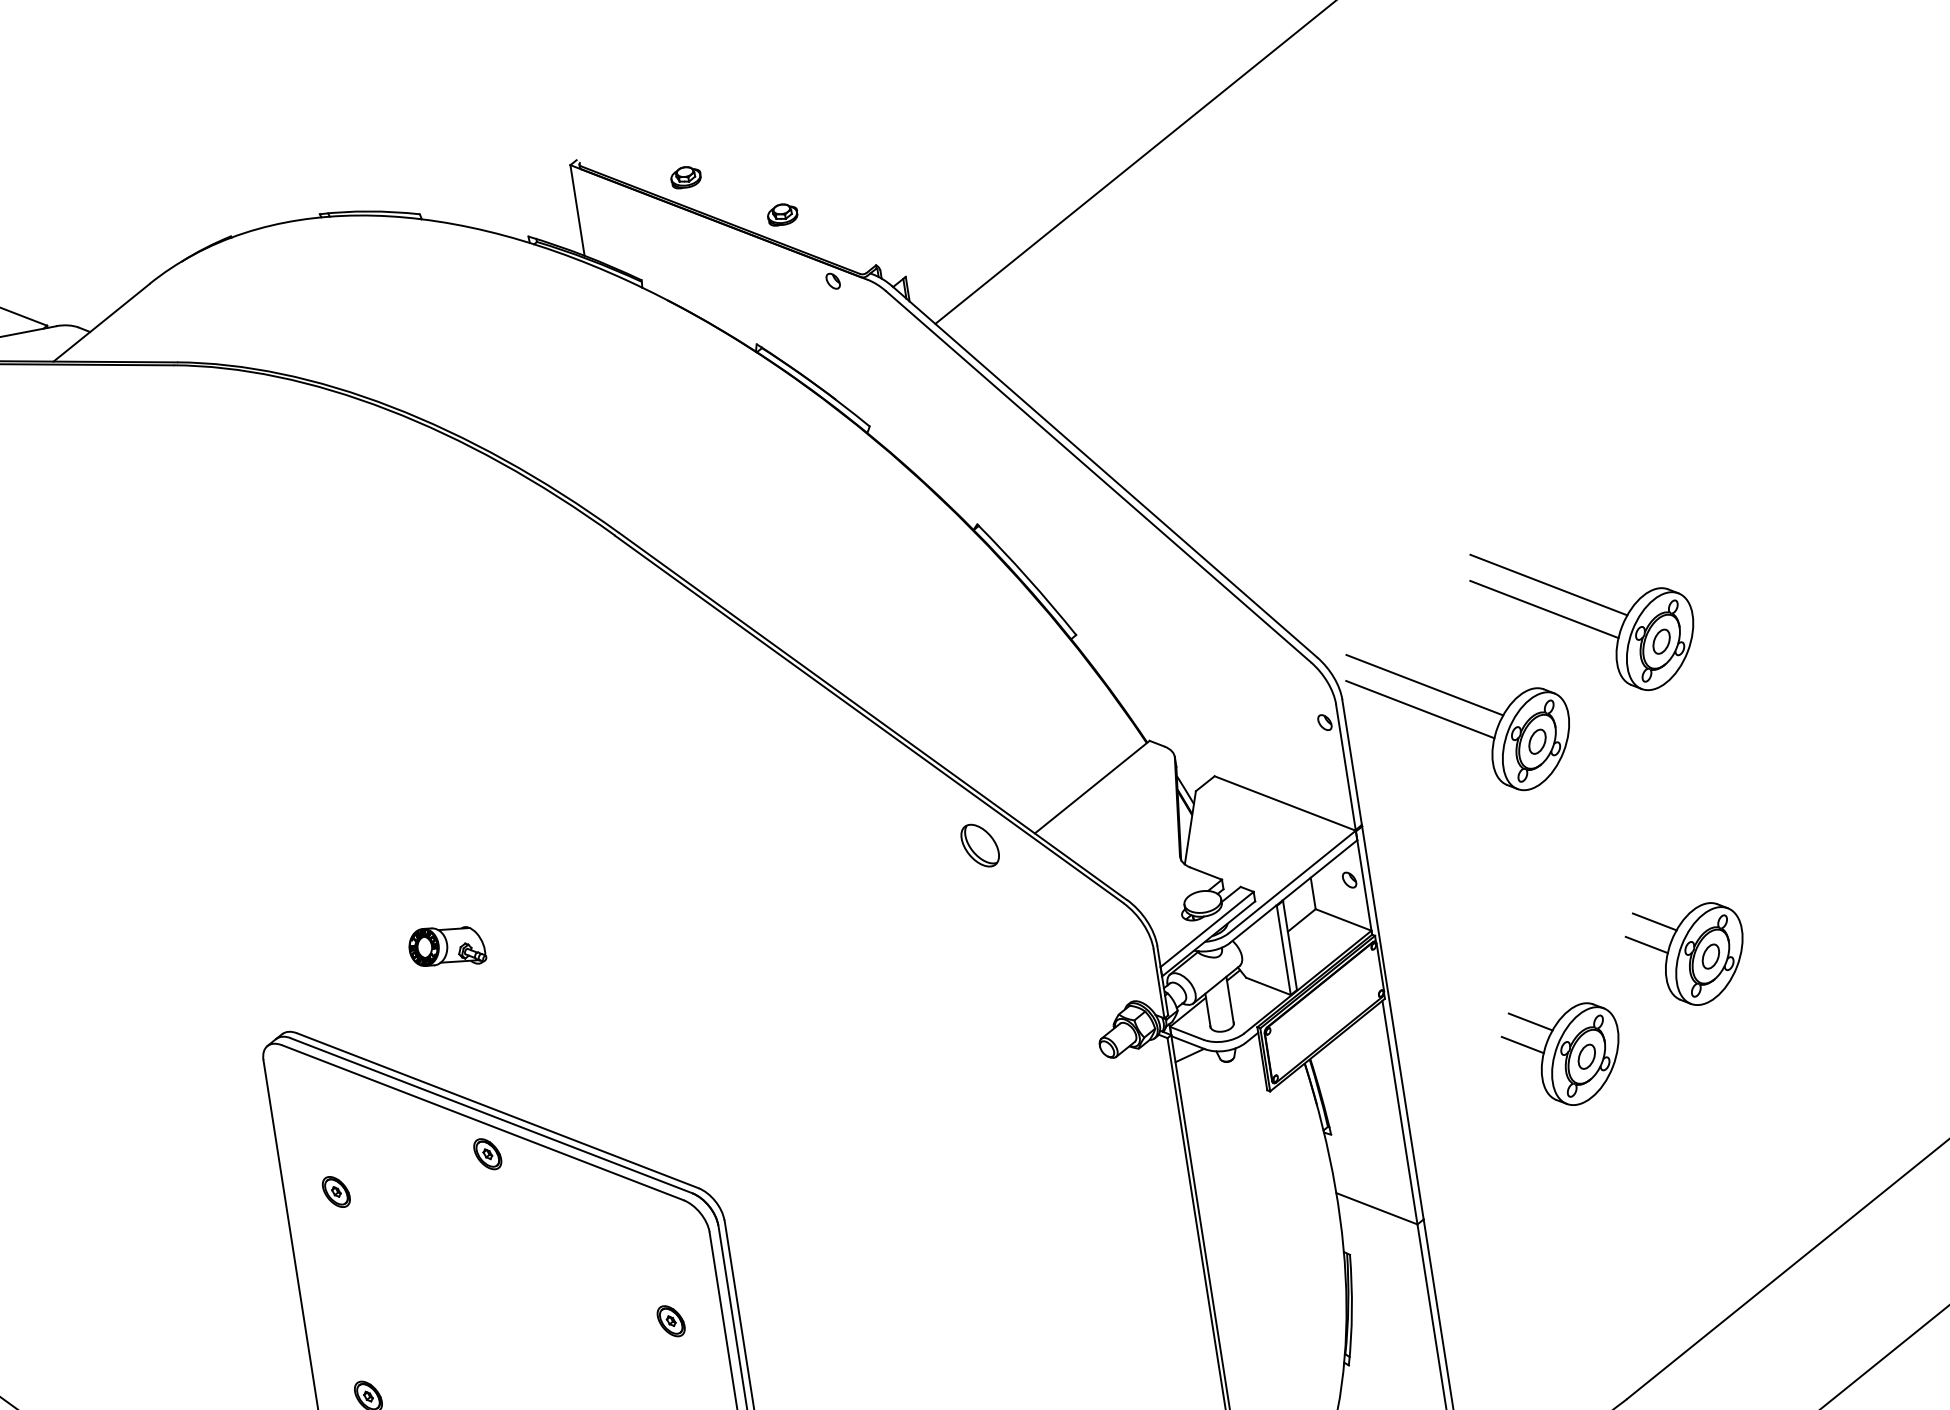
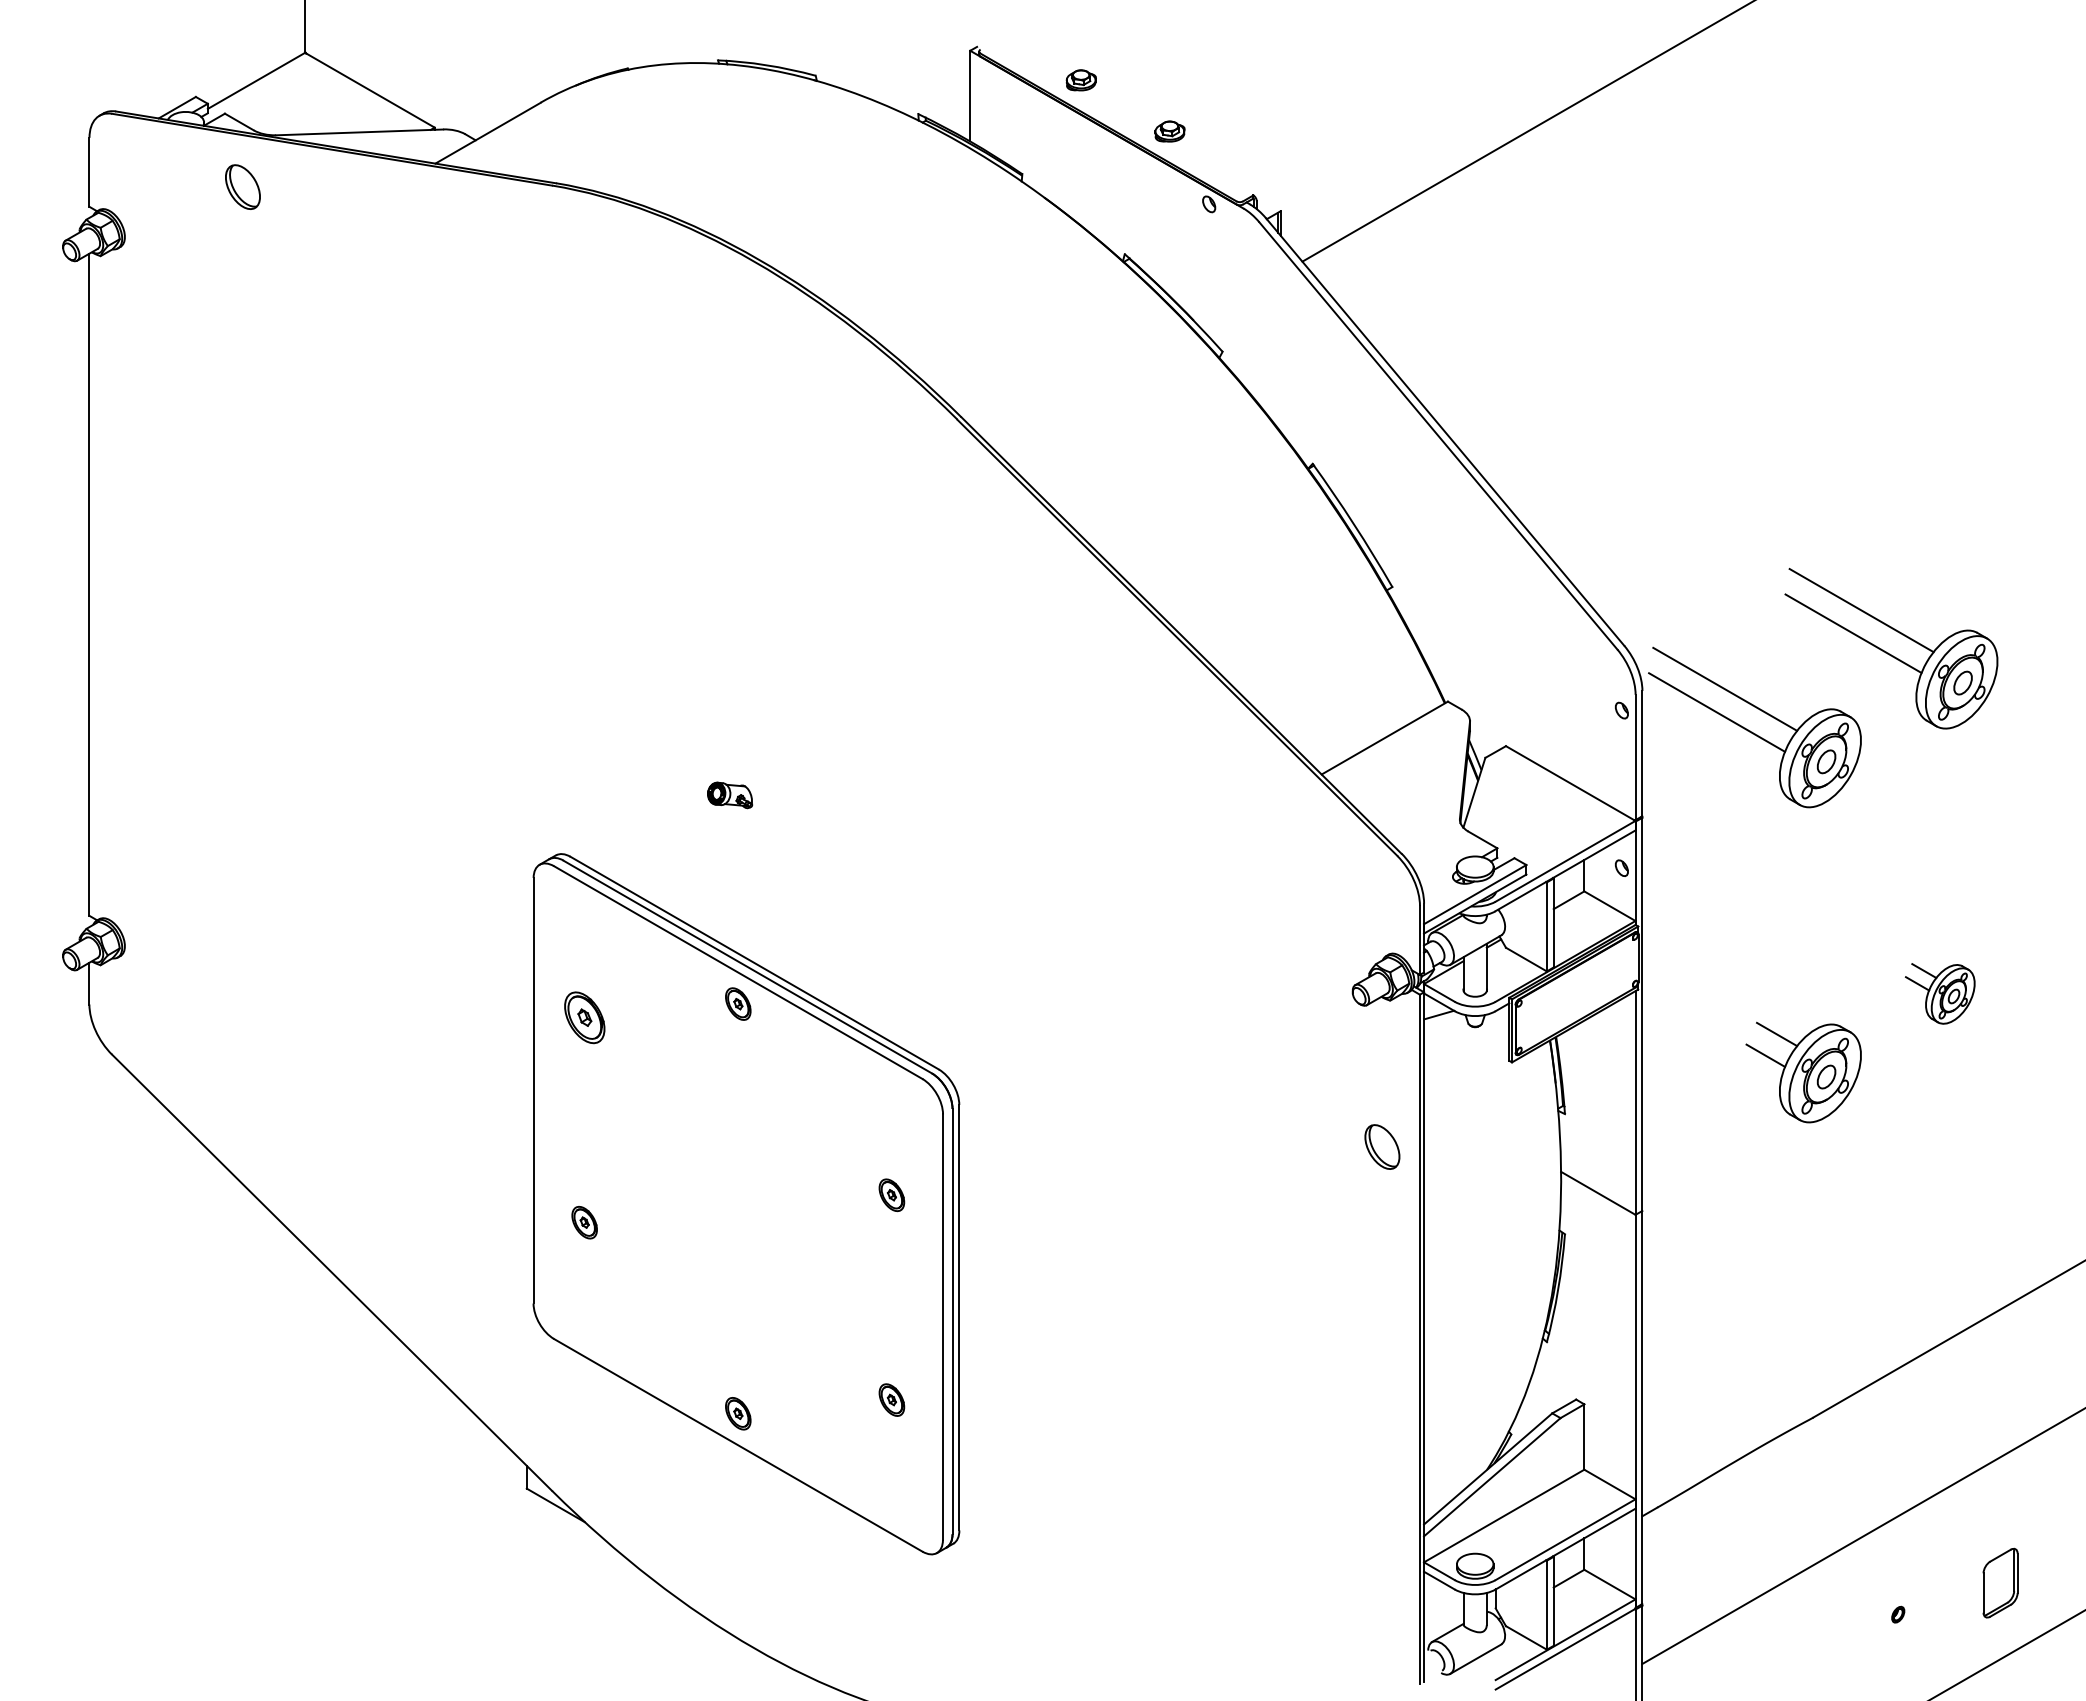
part: (980, 845) -> (1382, 1146), moved
part: (446, 947) -> (729, 795), size x0.6
part: (1687, 955) -> (1940, 993), size x0.6
part: (336, 1191) -> (584, 1017), size x1.6

